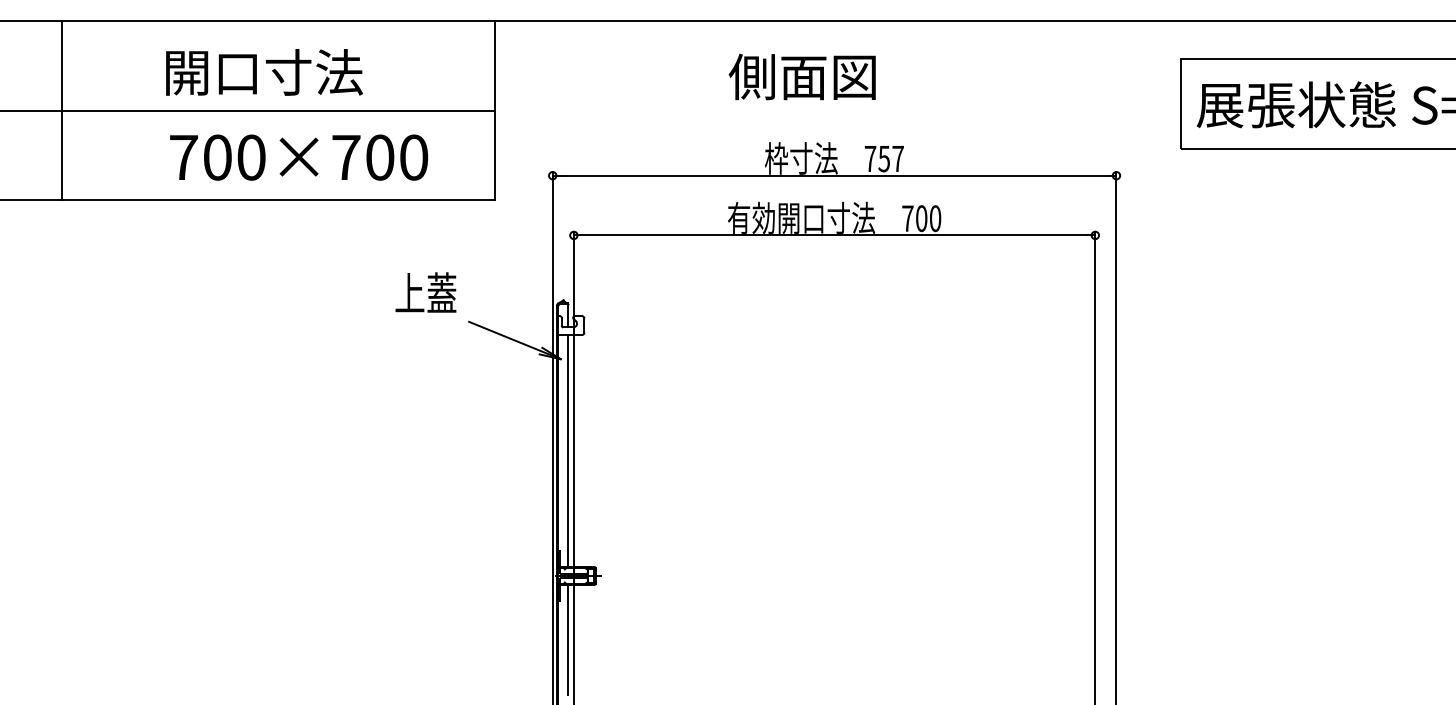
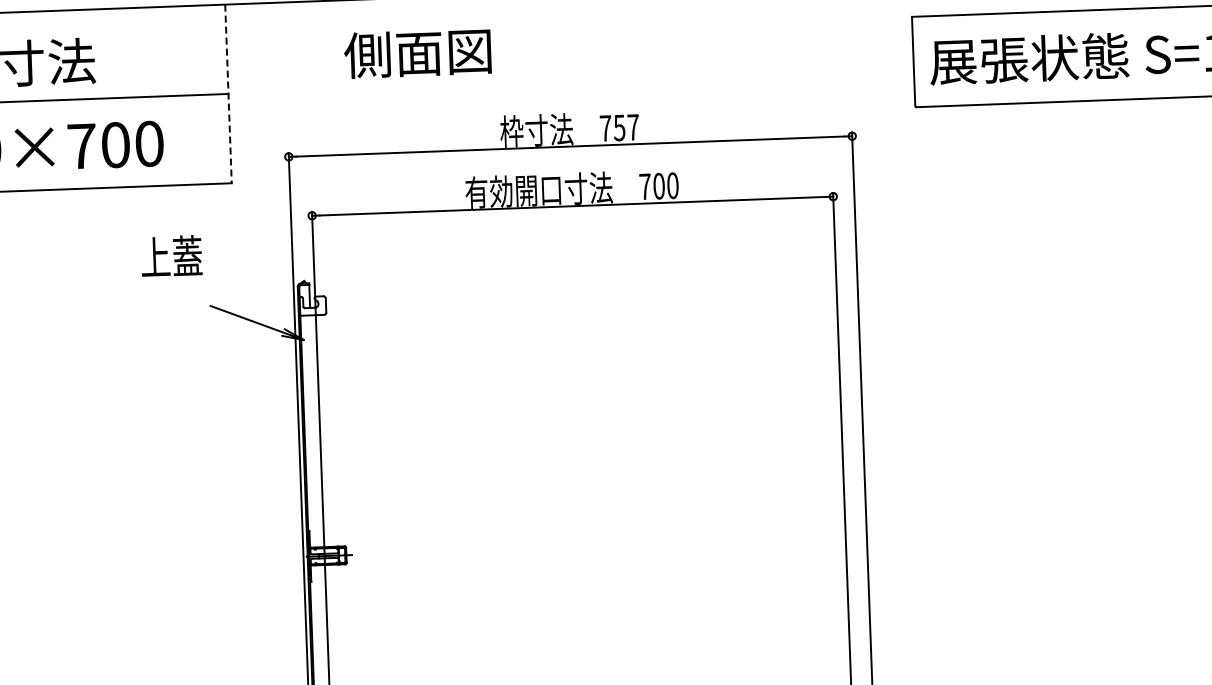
text: (801, 76) -> (416, 52), moved
line: (494, 111) -> (228, 94), solid -> dashed
text: (425, 292) -> (171, 256), moved
line: (568, 450) -> (314, 430), removed
line: (568, 639) -> (321, 619), removed

